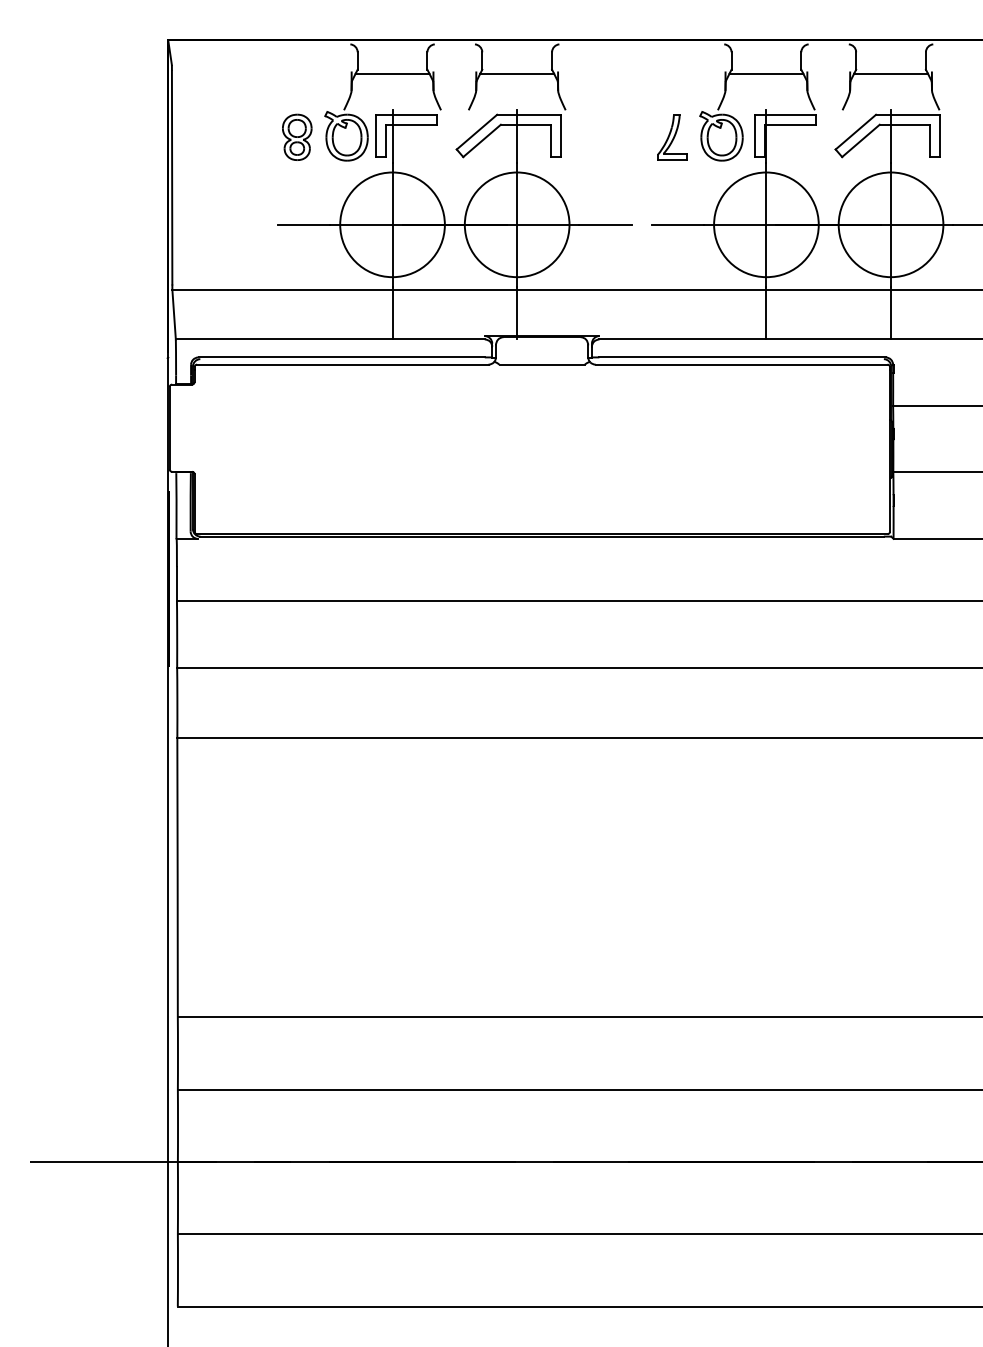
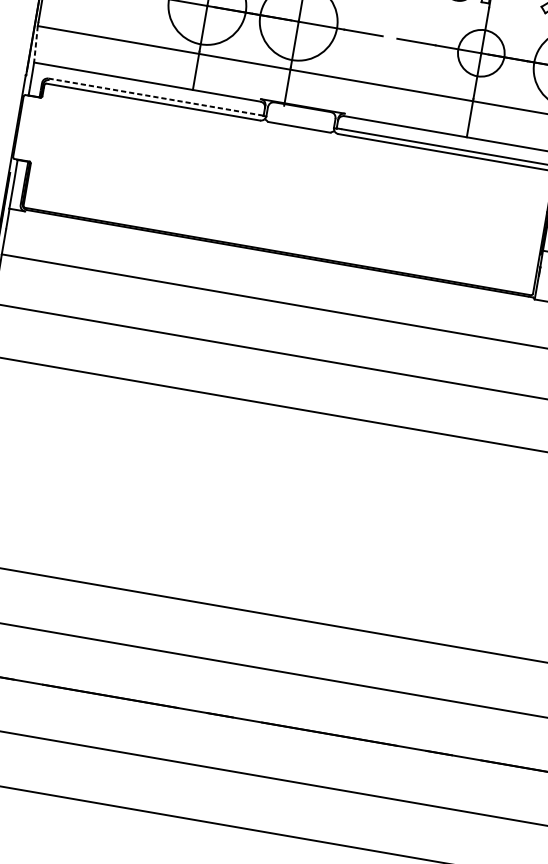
circle: (766, 224) -> (481, 53), size x0.6
line: (174, 314) -> (36, 44), solid -> dashed
line: (342, 357) -> (153, 96), solid -> dashed

